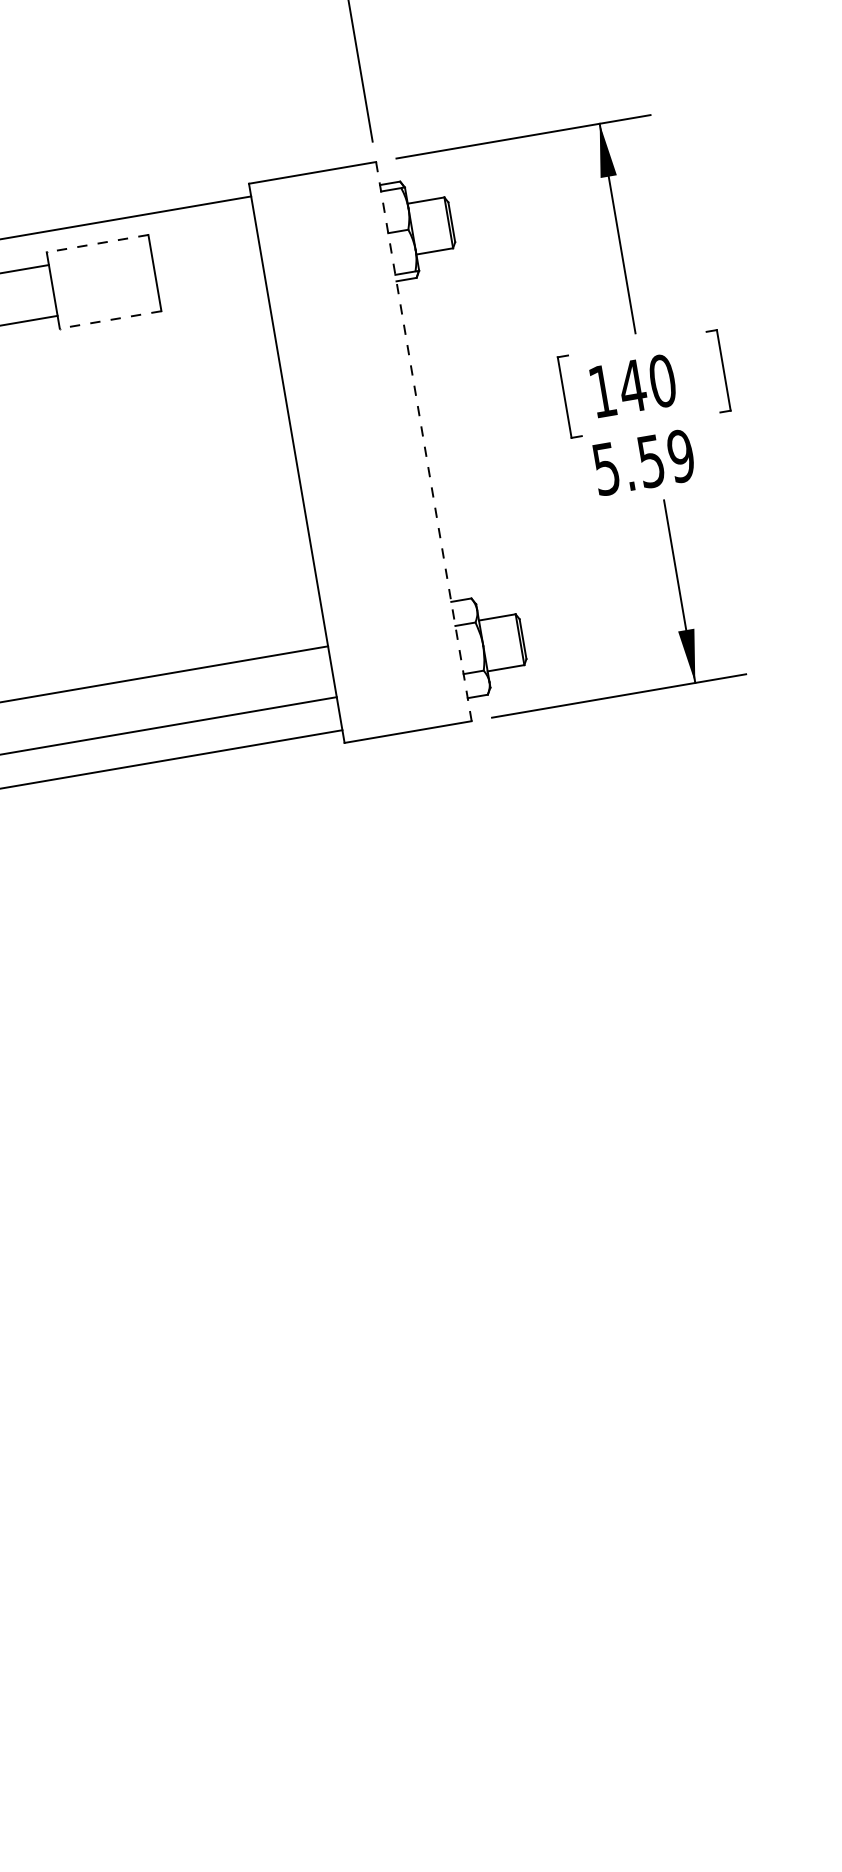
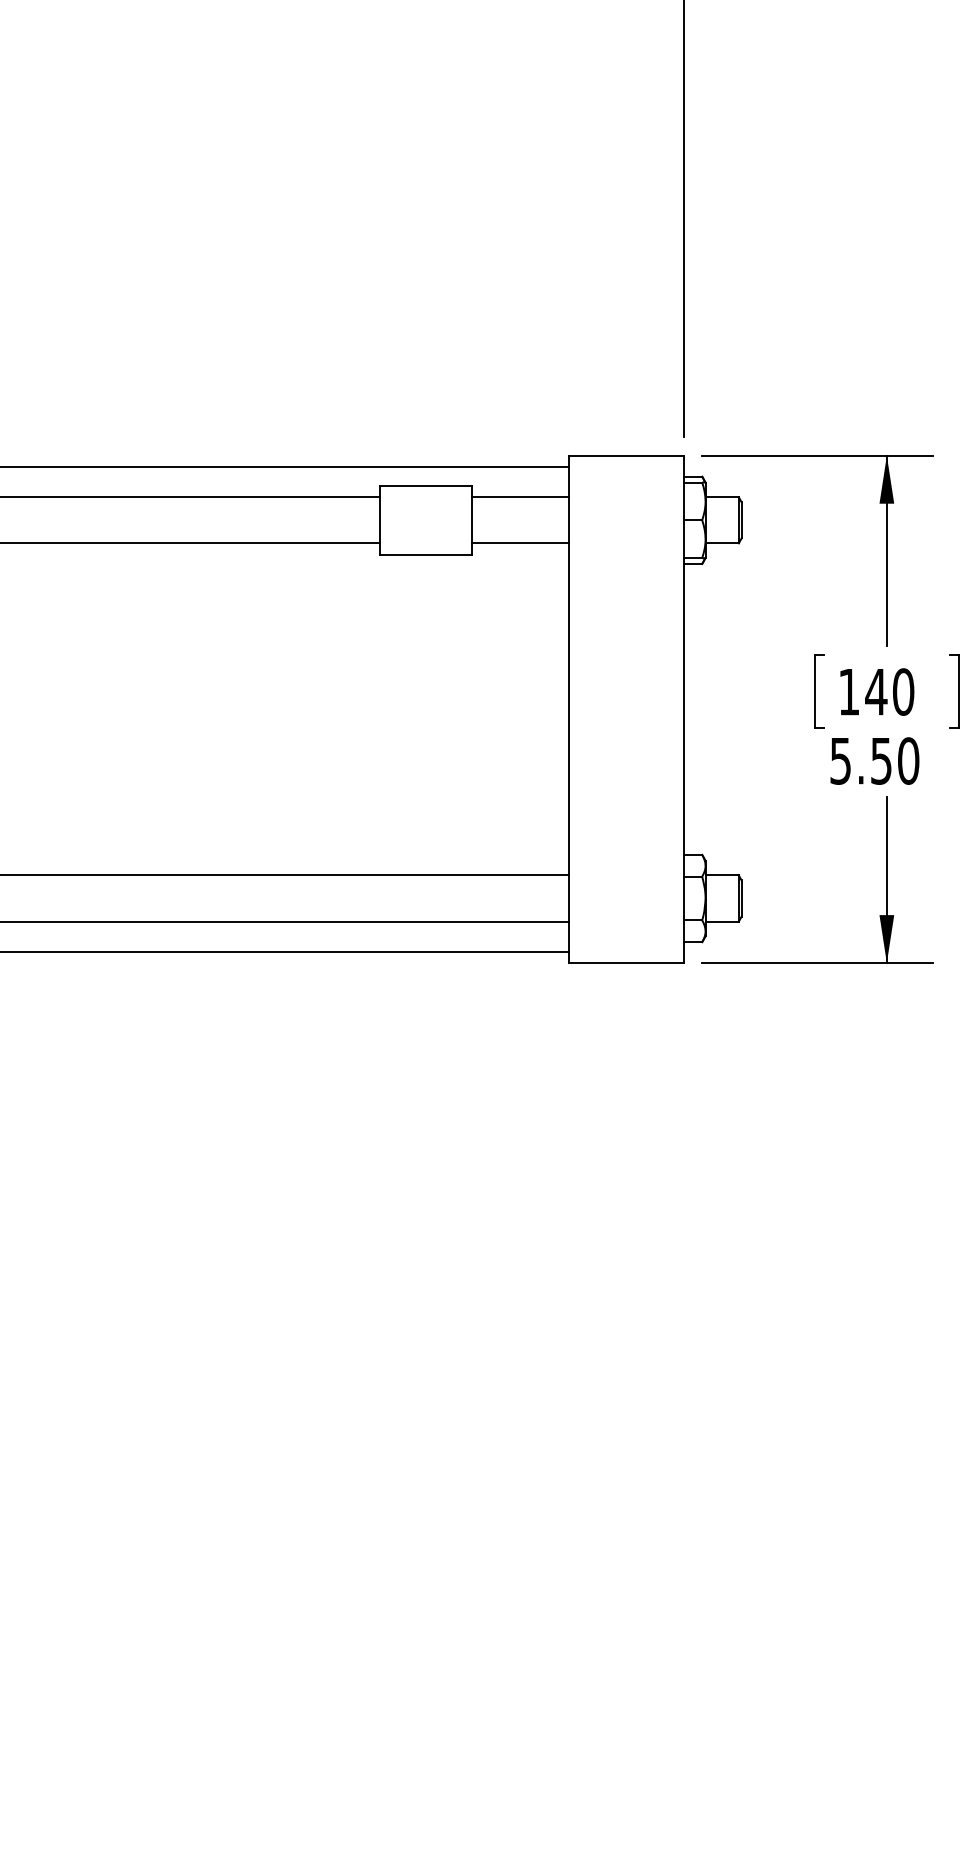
line: (203, 238) -> (520, 497), added
line: (96, 243) -> (425, 485), dashed -> solid
line: (212, 289) -> (520, 543), added
line: (109, 319) -> (425, 554), dashed -> solid
line: (423, 441) -> (683, 709), dashed -> solid
text: (680, 455) -> (908, 760), 5.59 -> 5.50

